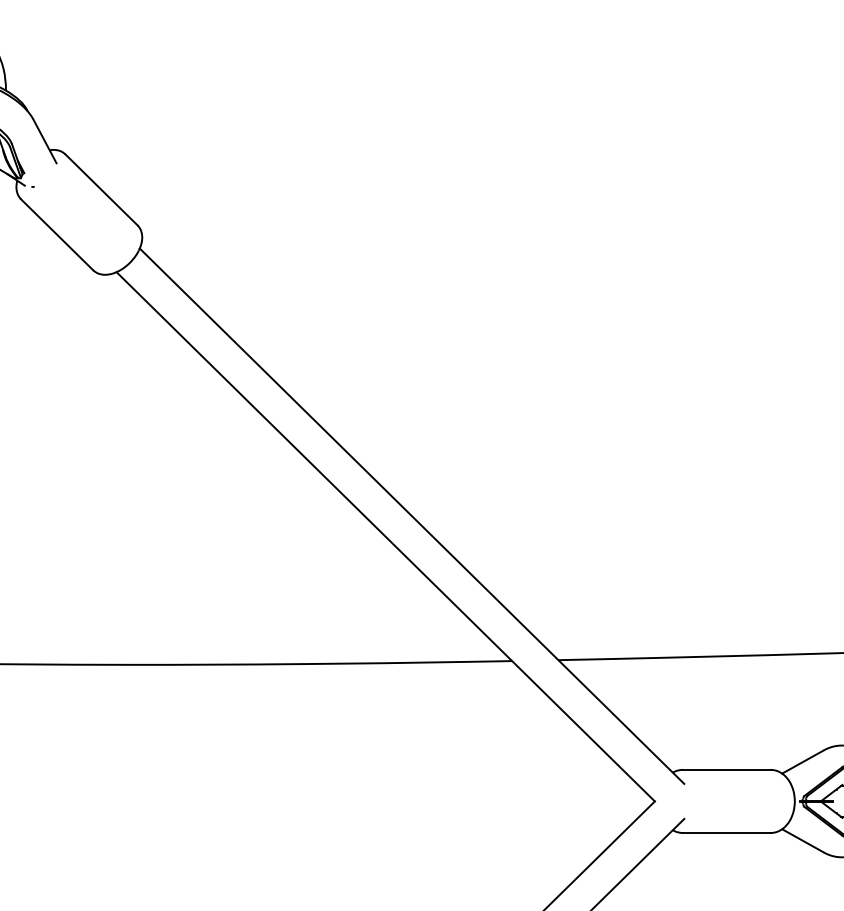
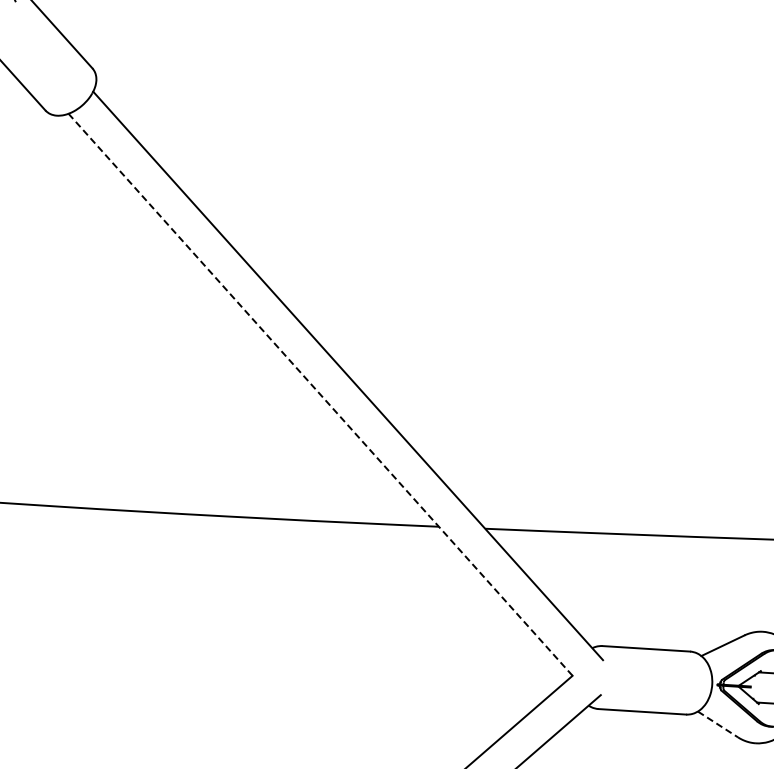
line: (385, 536) -> (320, 394), solid -> dashed
line: (803, 840) -> (718, 724), solid -> dashed

